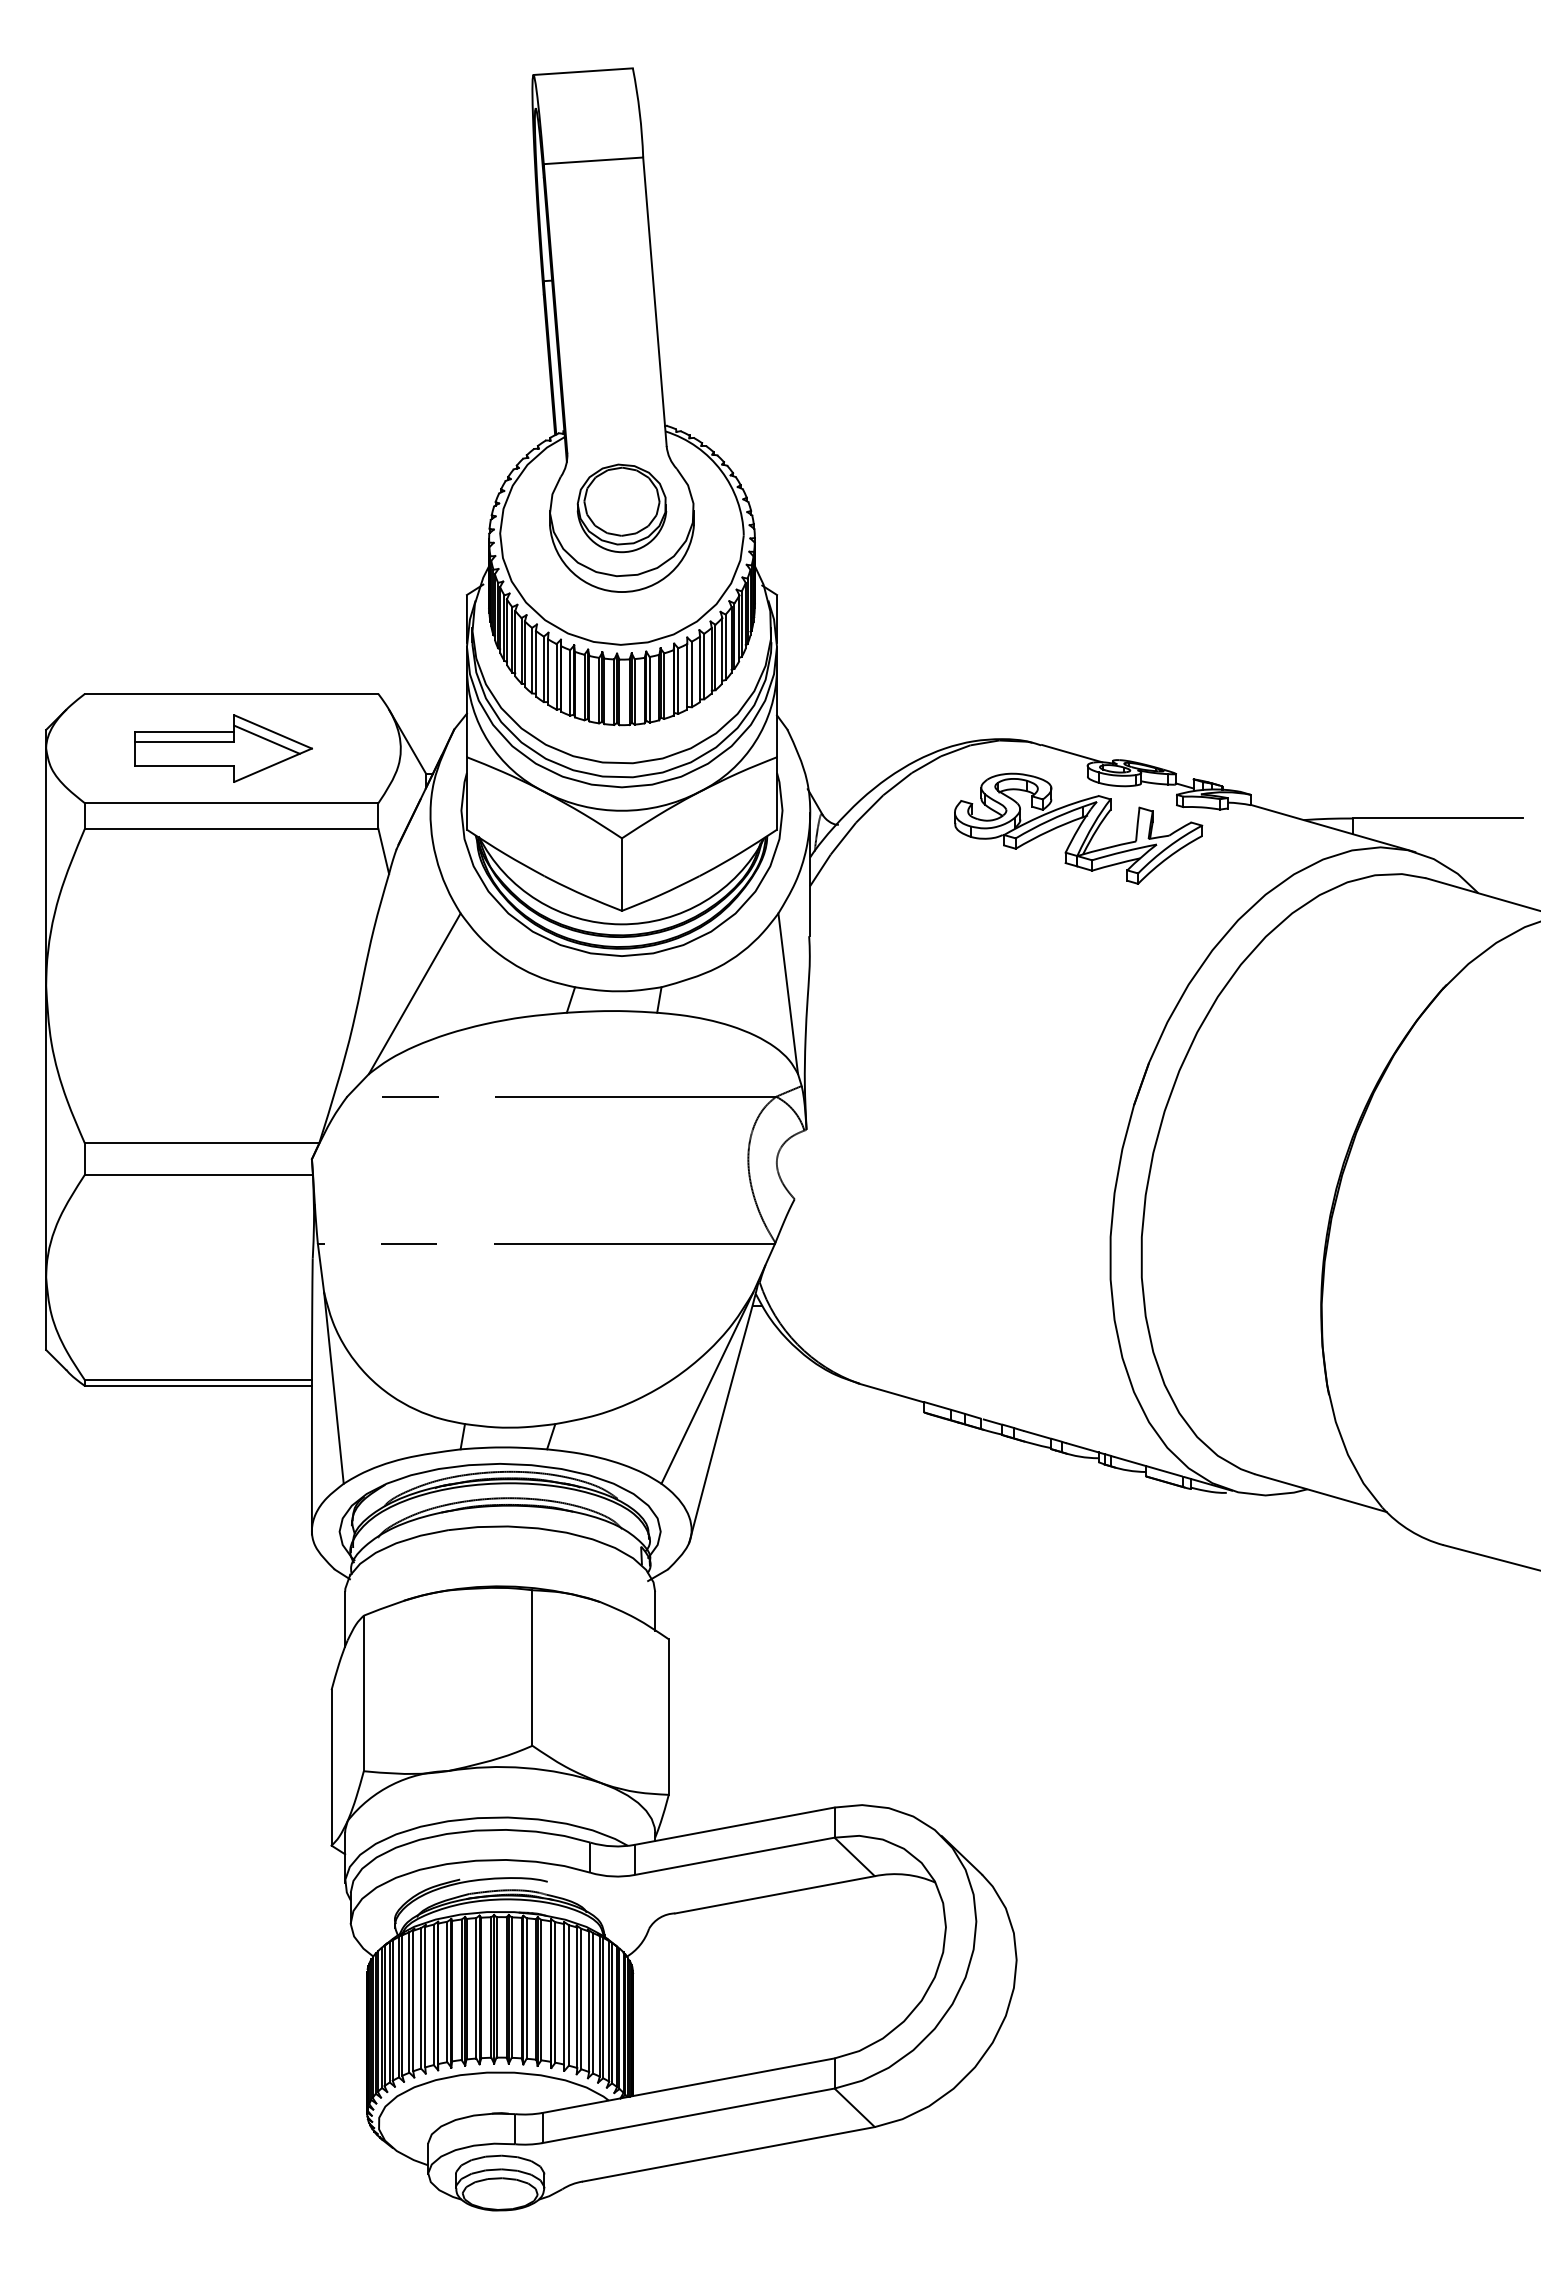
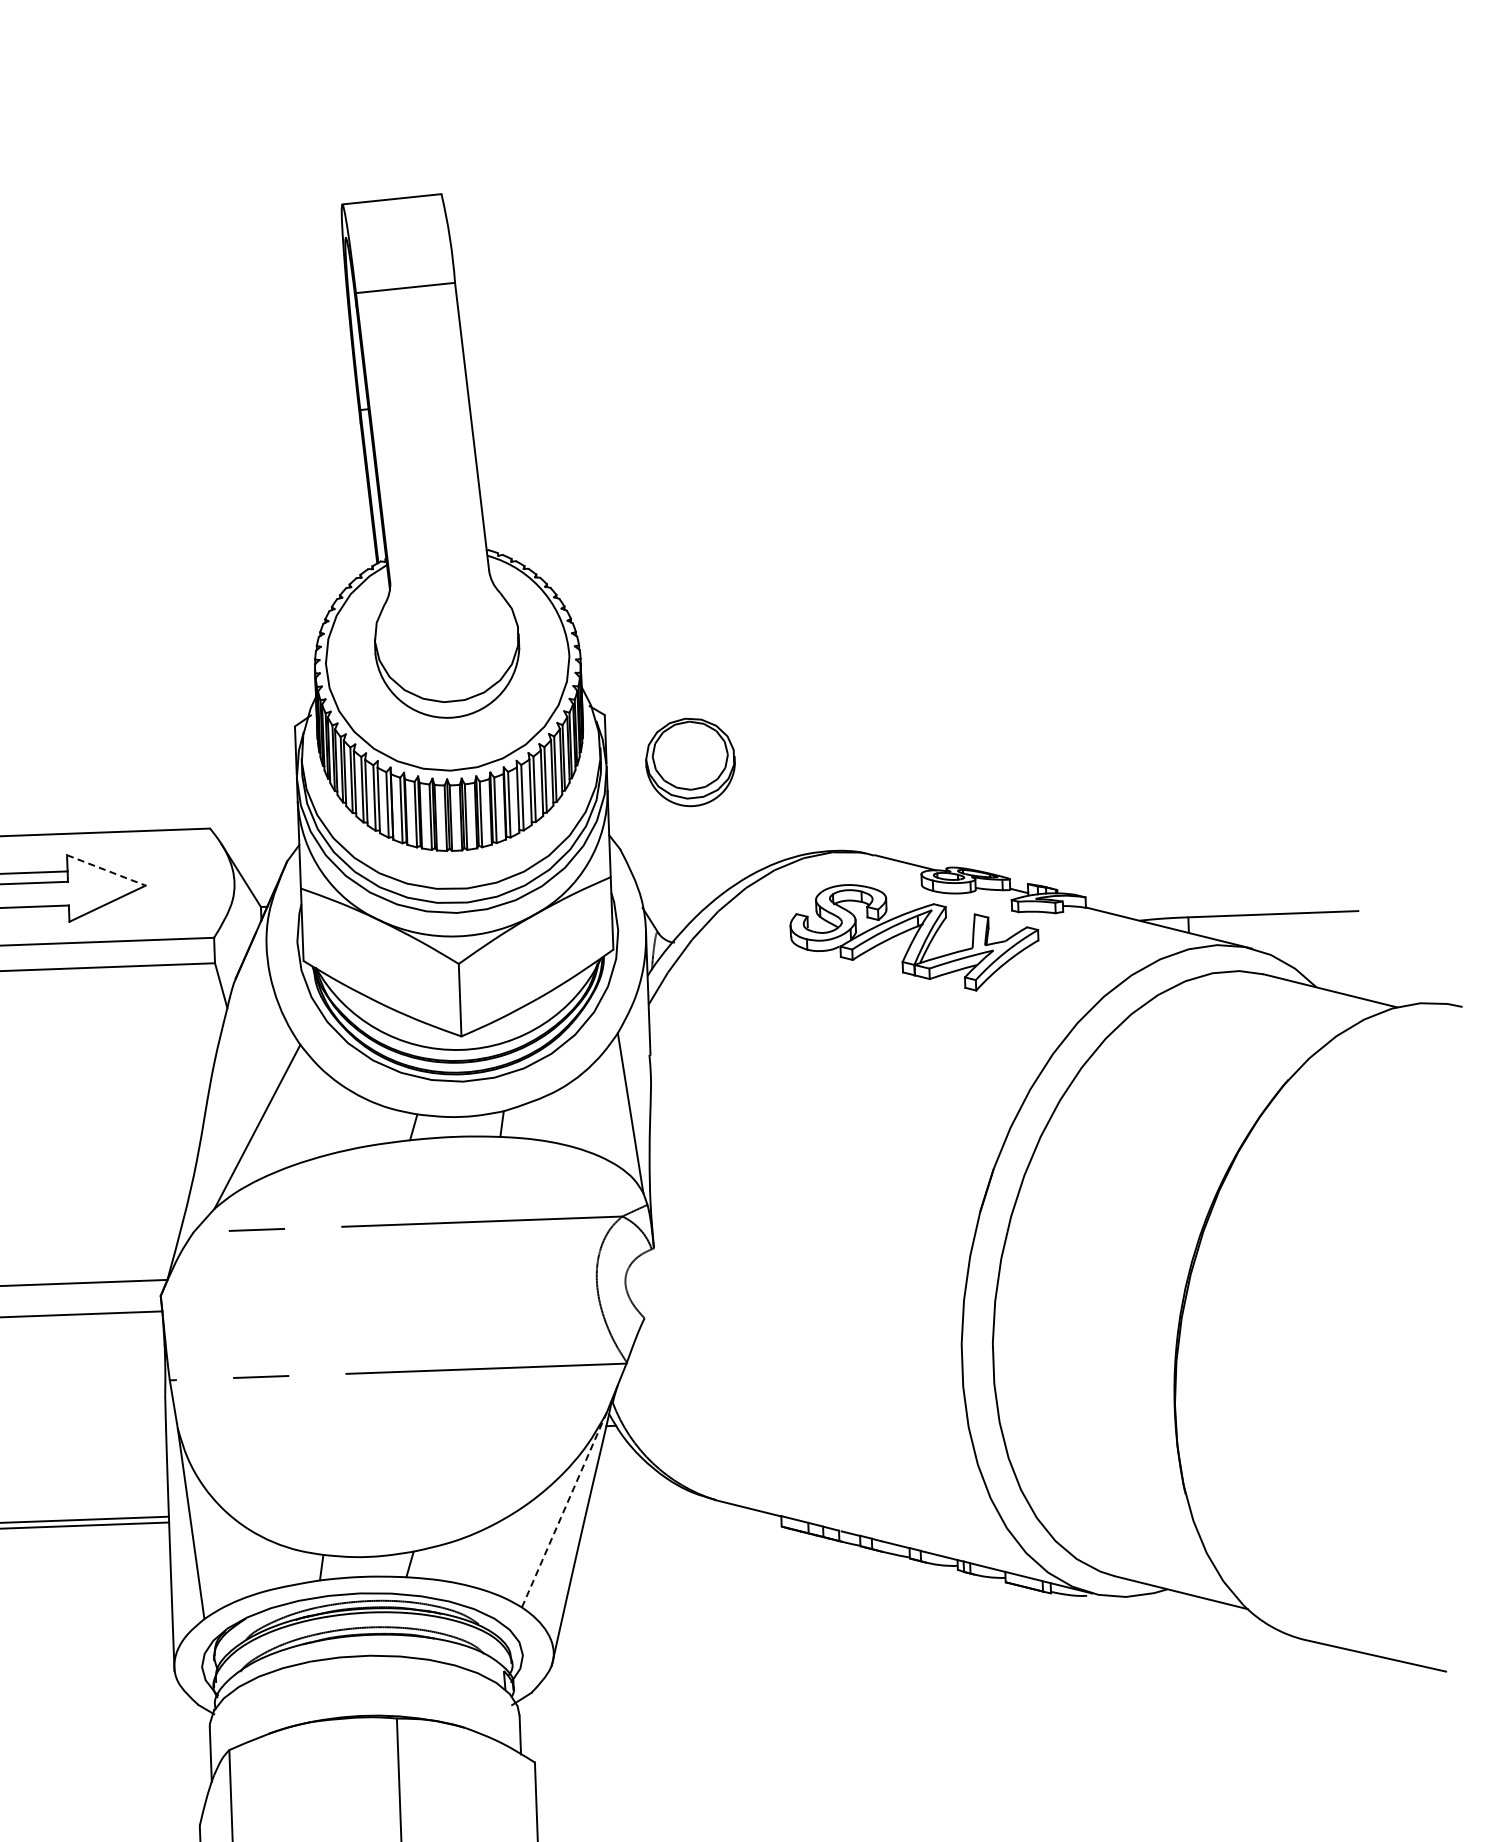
part: (621, 508) -> (690, 762), moved
line: (273, 732) -> (106, 870), solid -> dashed
line: (266, 739) -> (99, 878), removed
line: (707, 1388) -> (564, 1510), solid -> dashed

